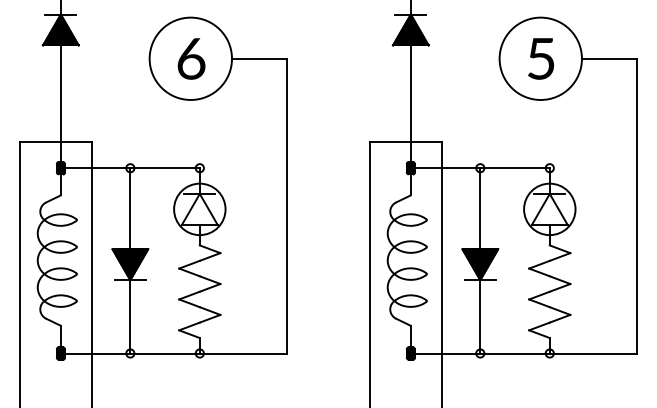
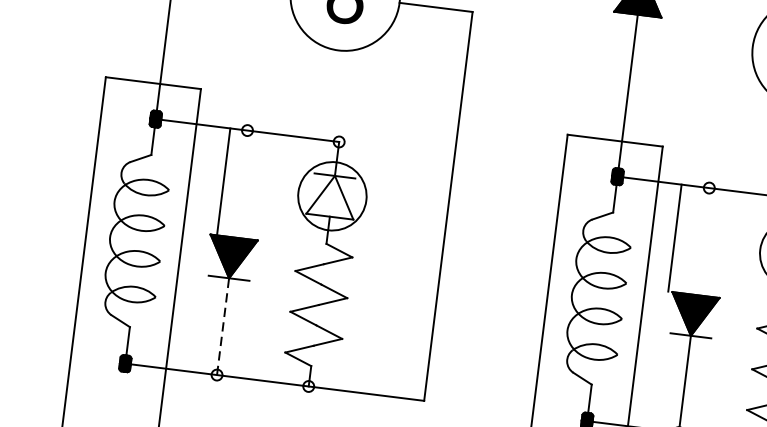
line: (130, 208) -> (223, 181), moved
line: (480, 208) -> (675, 237), moved
line: (130, 316) -> (223, 326), solid -> dashed

